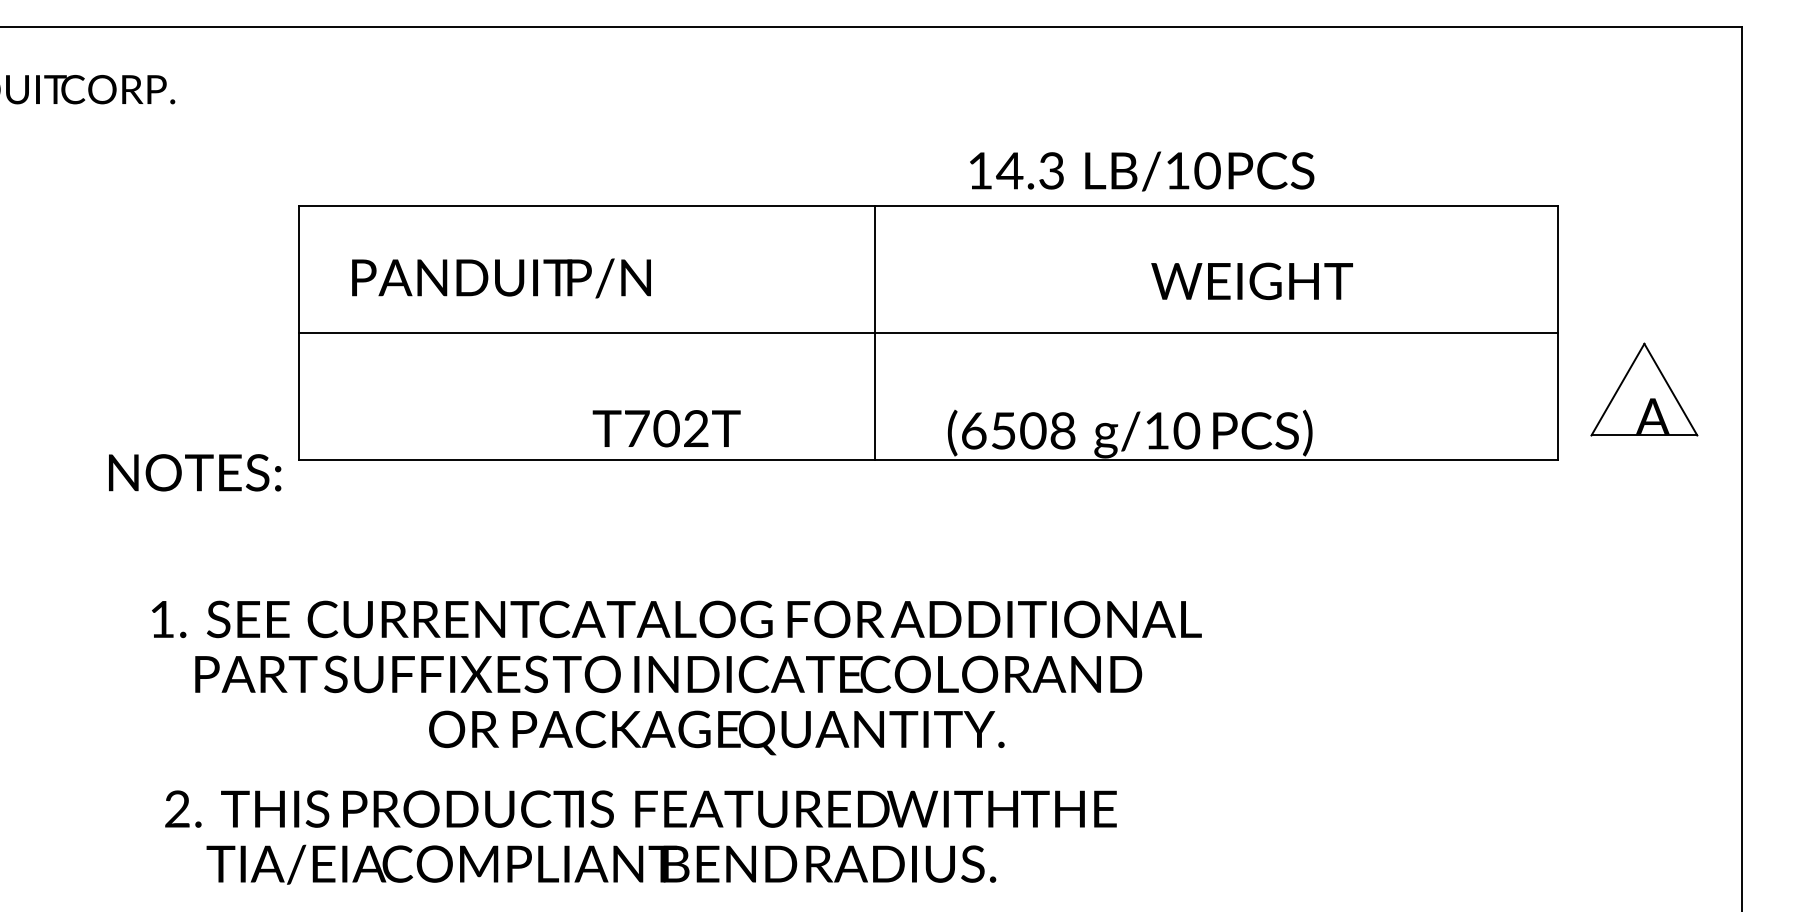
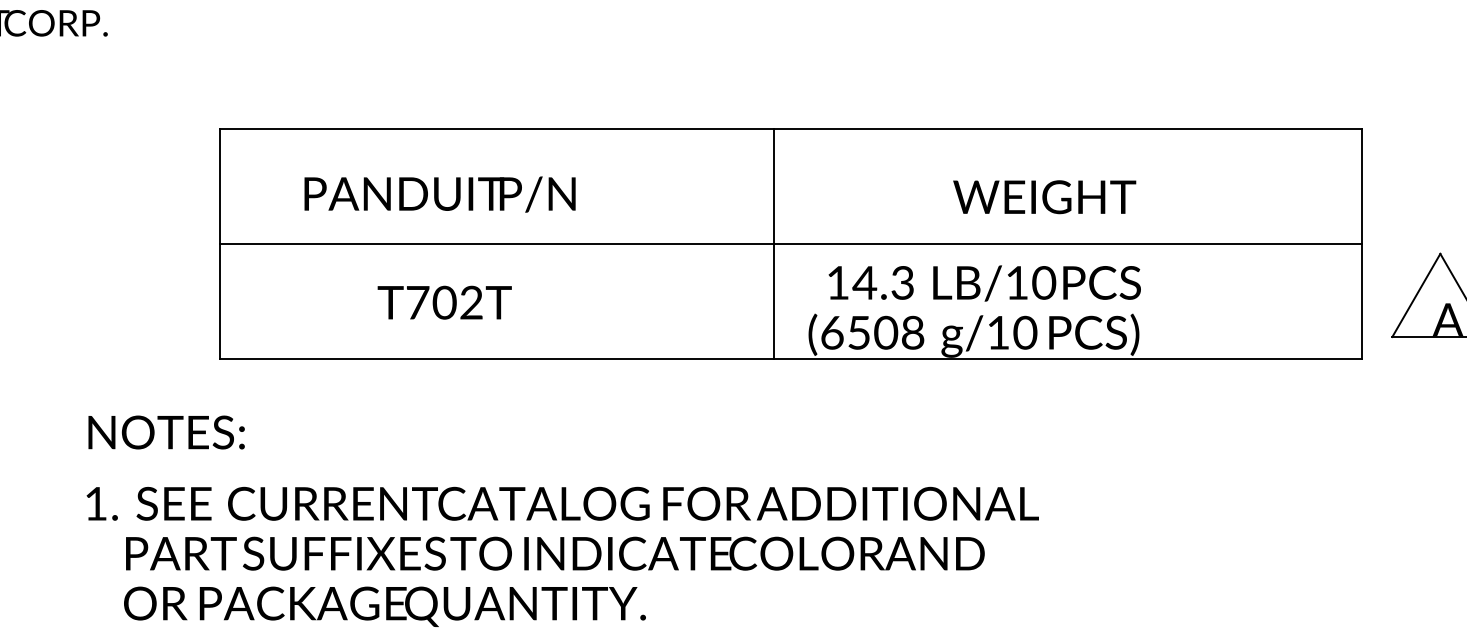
text: (1142, 171) -> (985, 283), moved
text: (501, 278) -> (440, 194), moved
text: (1251, 280) -> (1044, 196), moved
line: (875, 332) -> (774, 243), moved
text: (666, 428) -> (444, 302), moved
text: (195, 472) -> (167, 432), moved
text: (716, 732) -> (384, 606), moved

